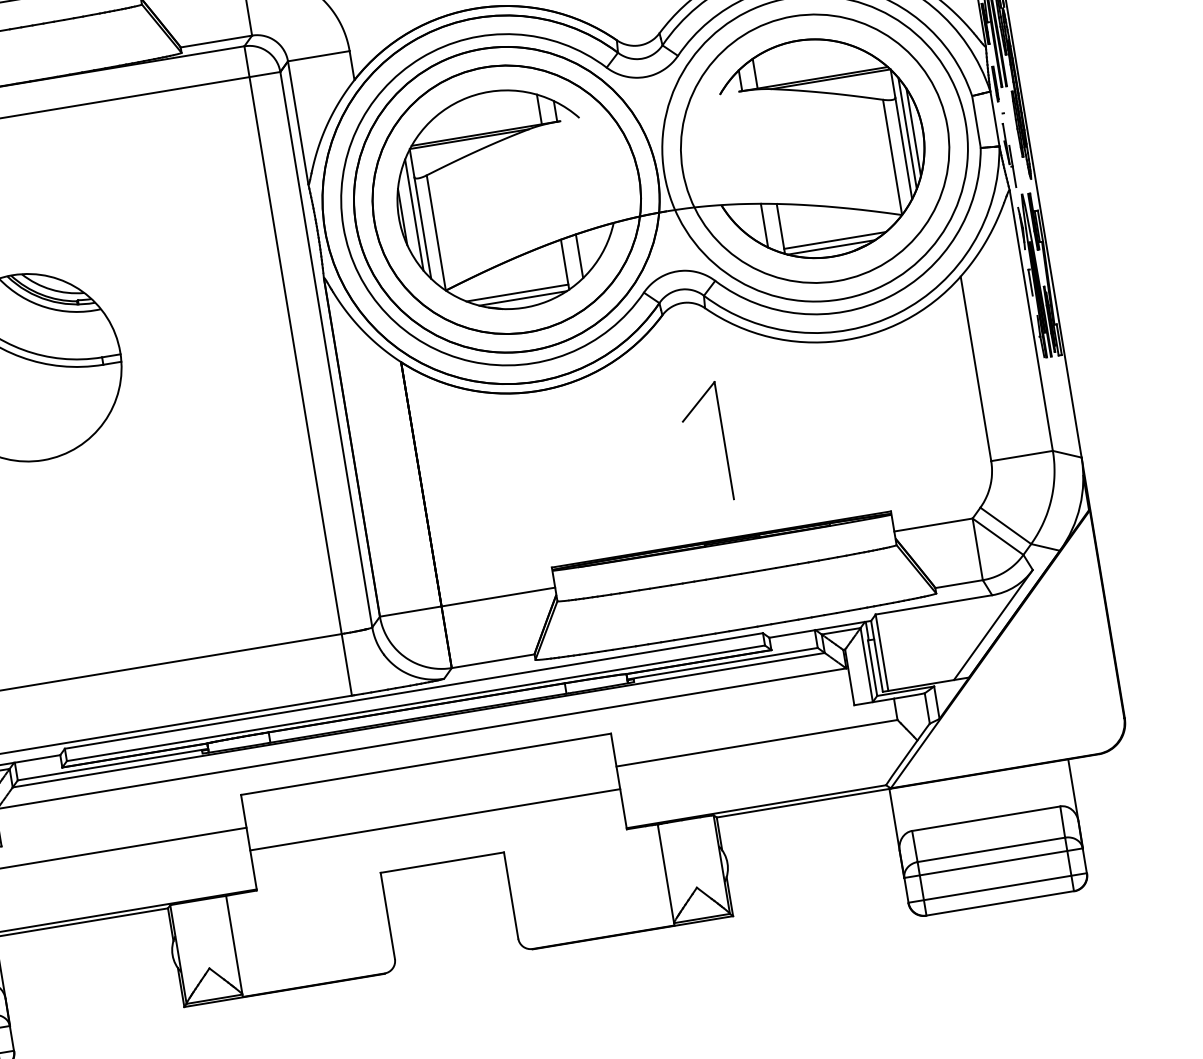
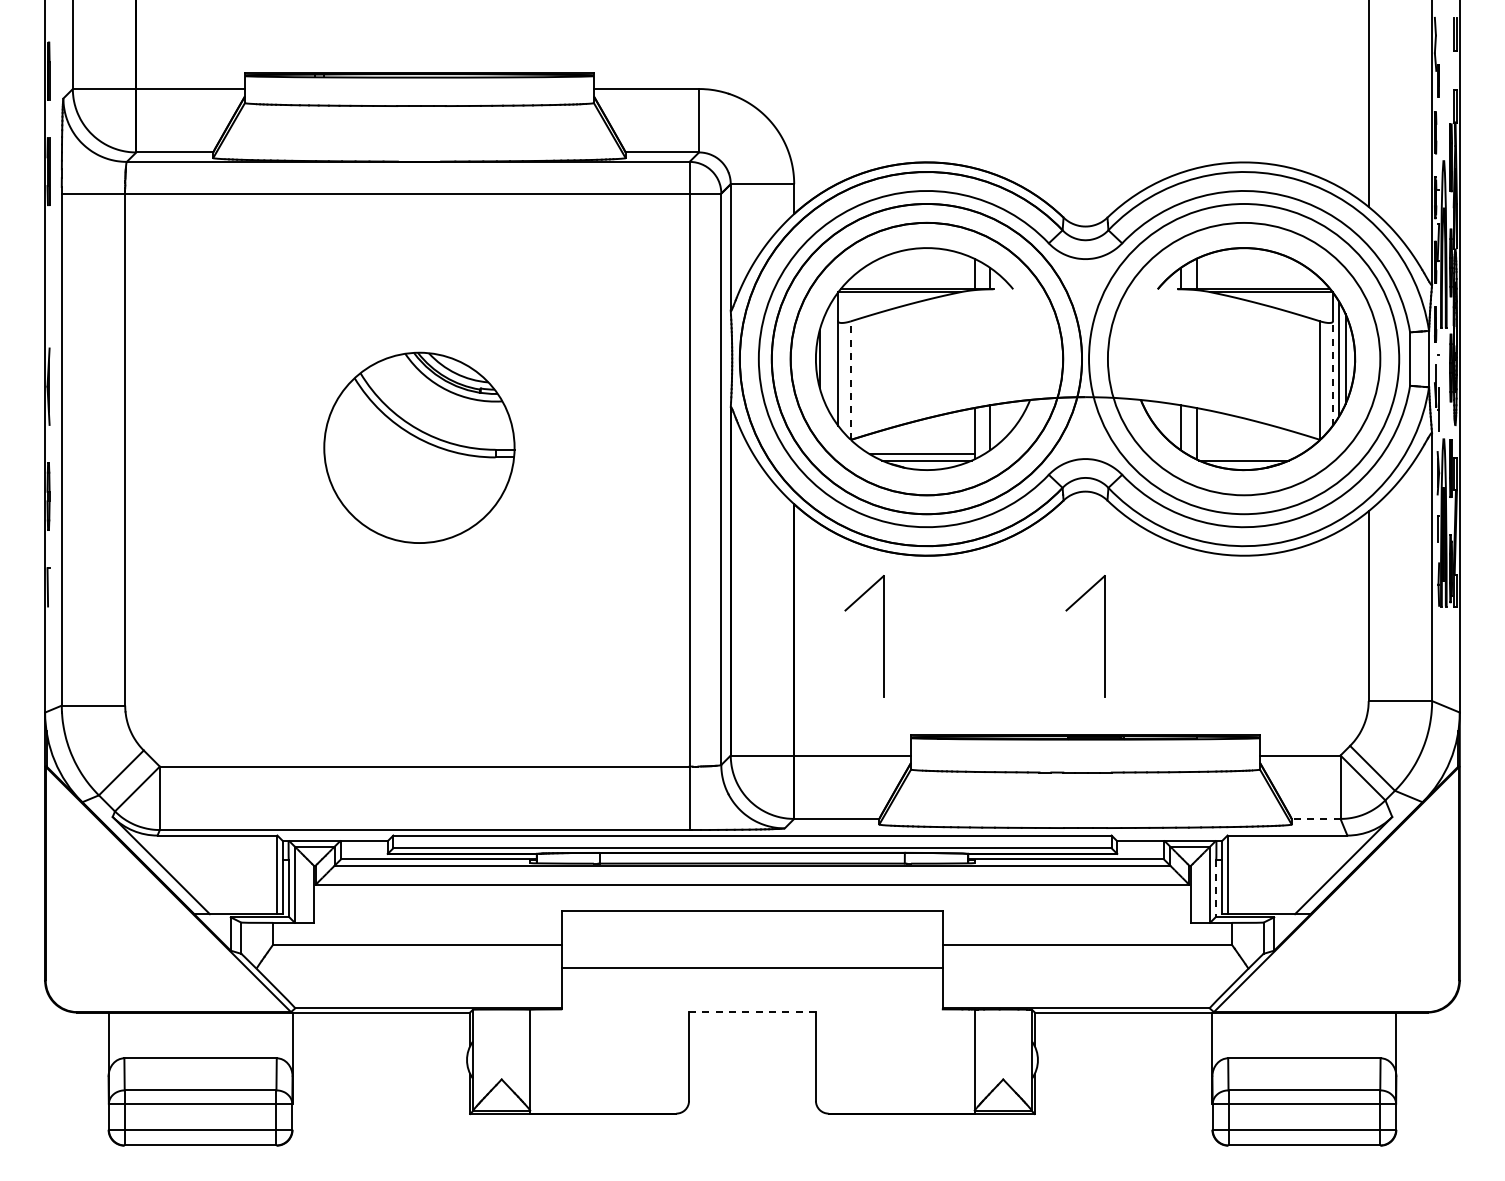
line: (903, 148) -> (1332, 373), solid -> dashed
line: (413, 214) -> (831, 358), removed
line: (435, 232) -> (850, 380), solid -> dashed
line: (834, 240) -> (1248, 454), removed
part: (509, 476) -> (883, 636), added
line: (958, 583) -> (1315, 818), solid -> dashed
line: (872, 667) -> (1215, 888), solid -> dashed
line: (442, 862) -> (752, 1012), solid -> dashed

